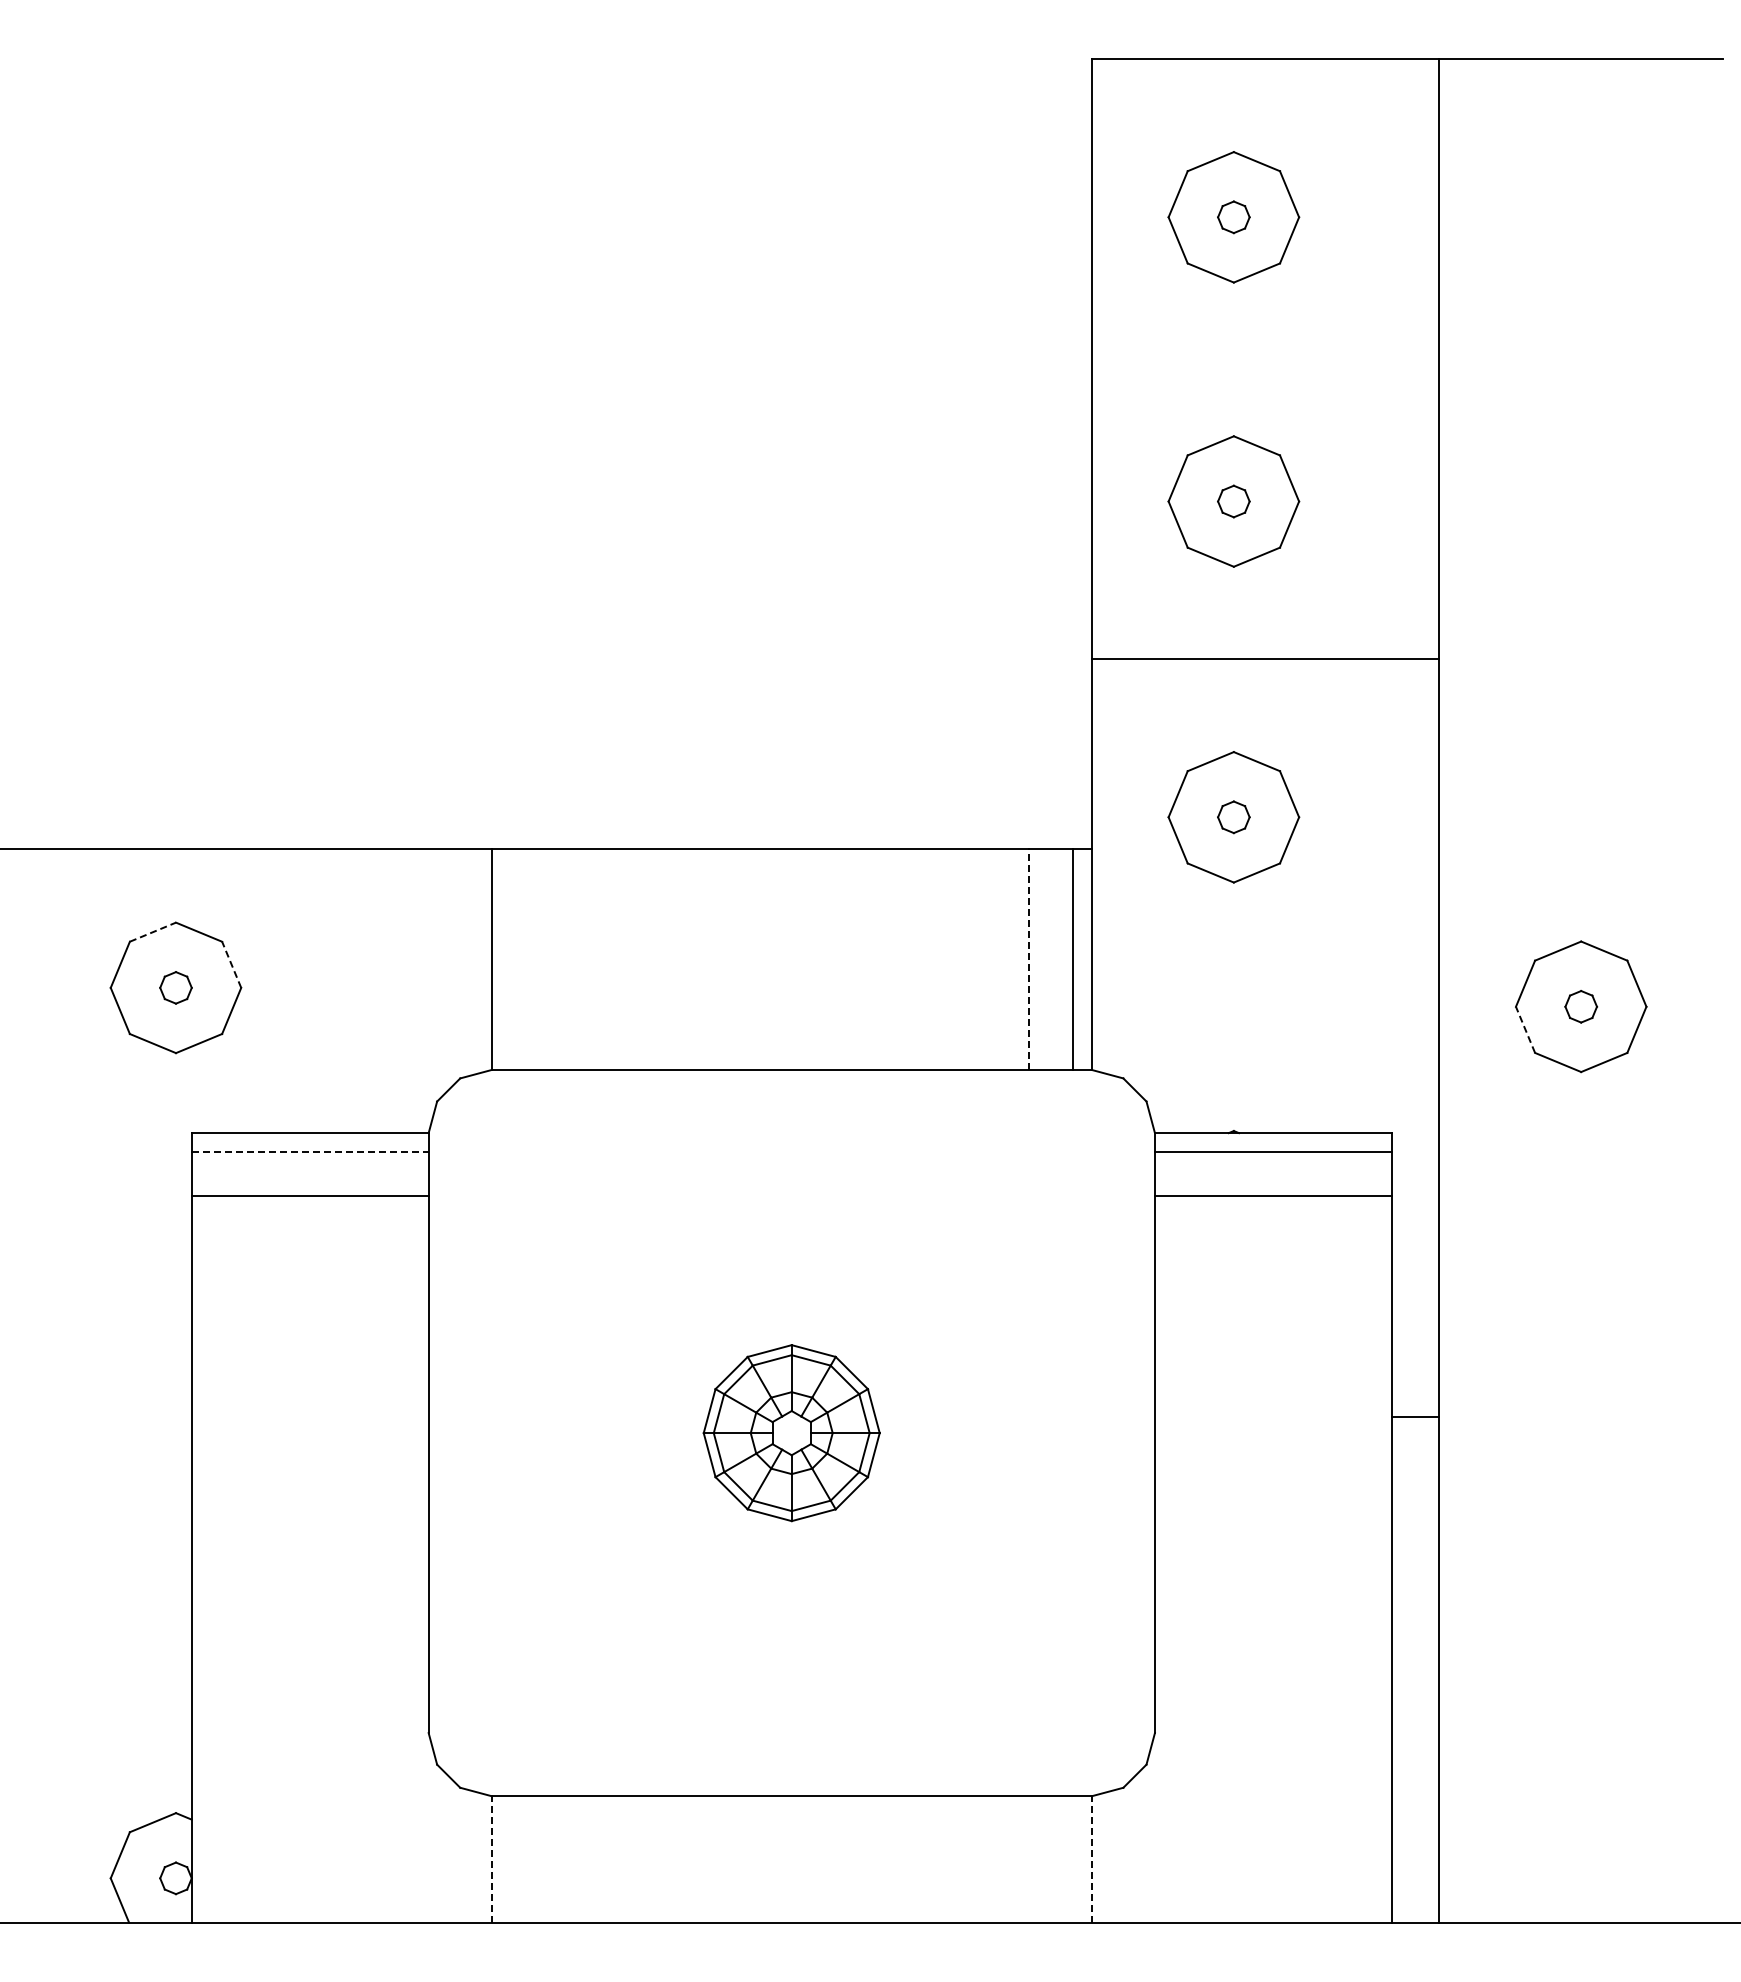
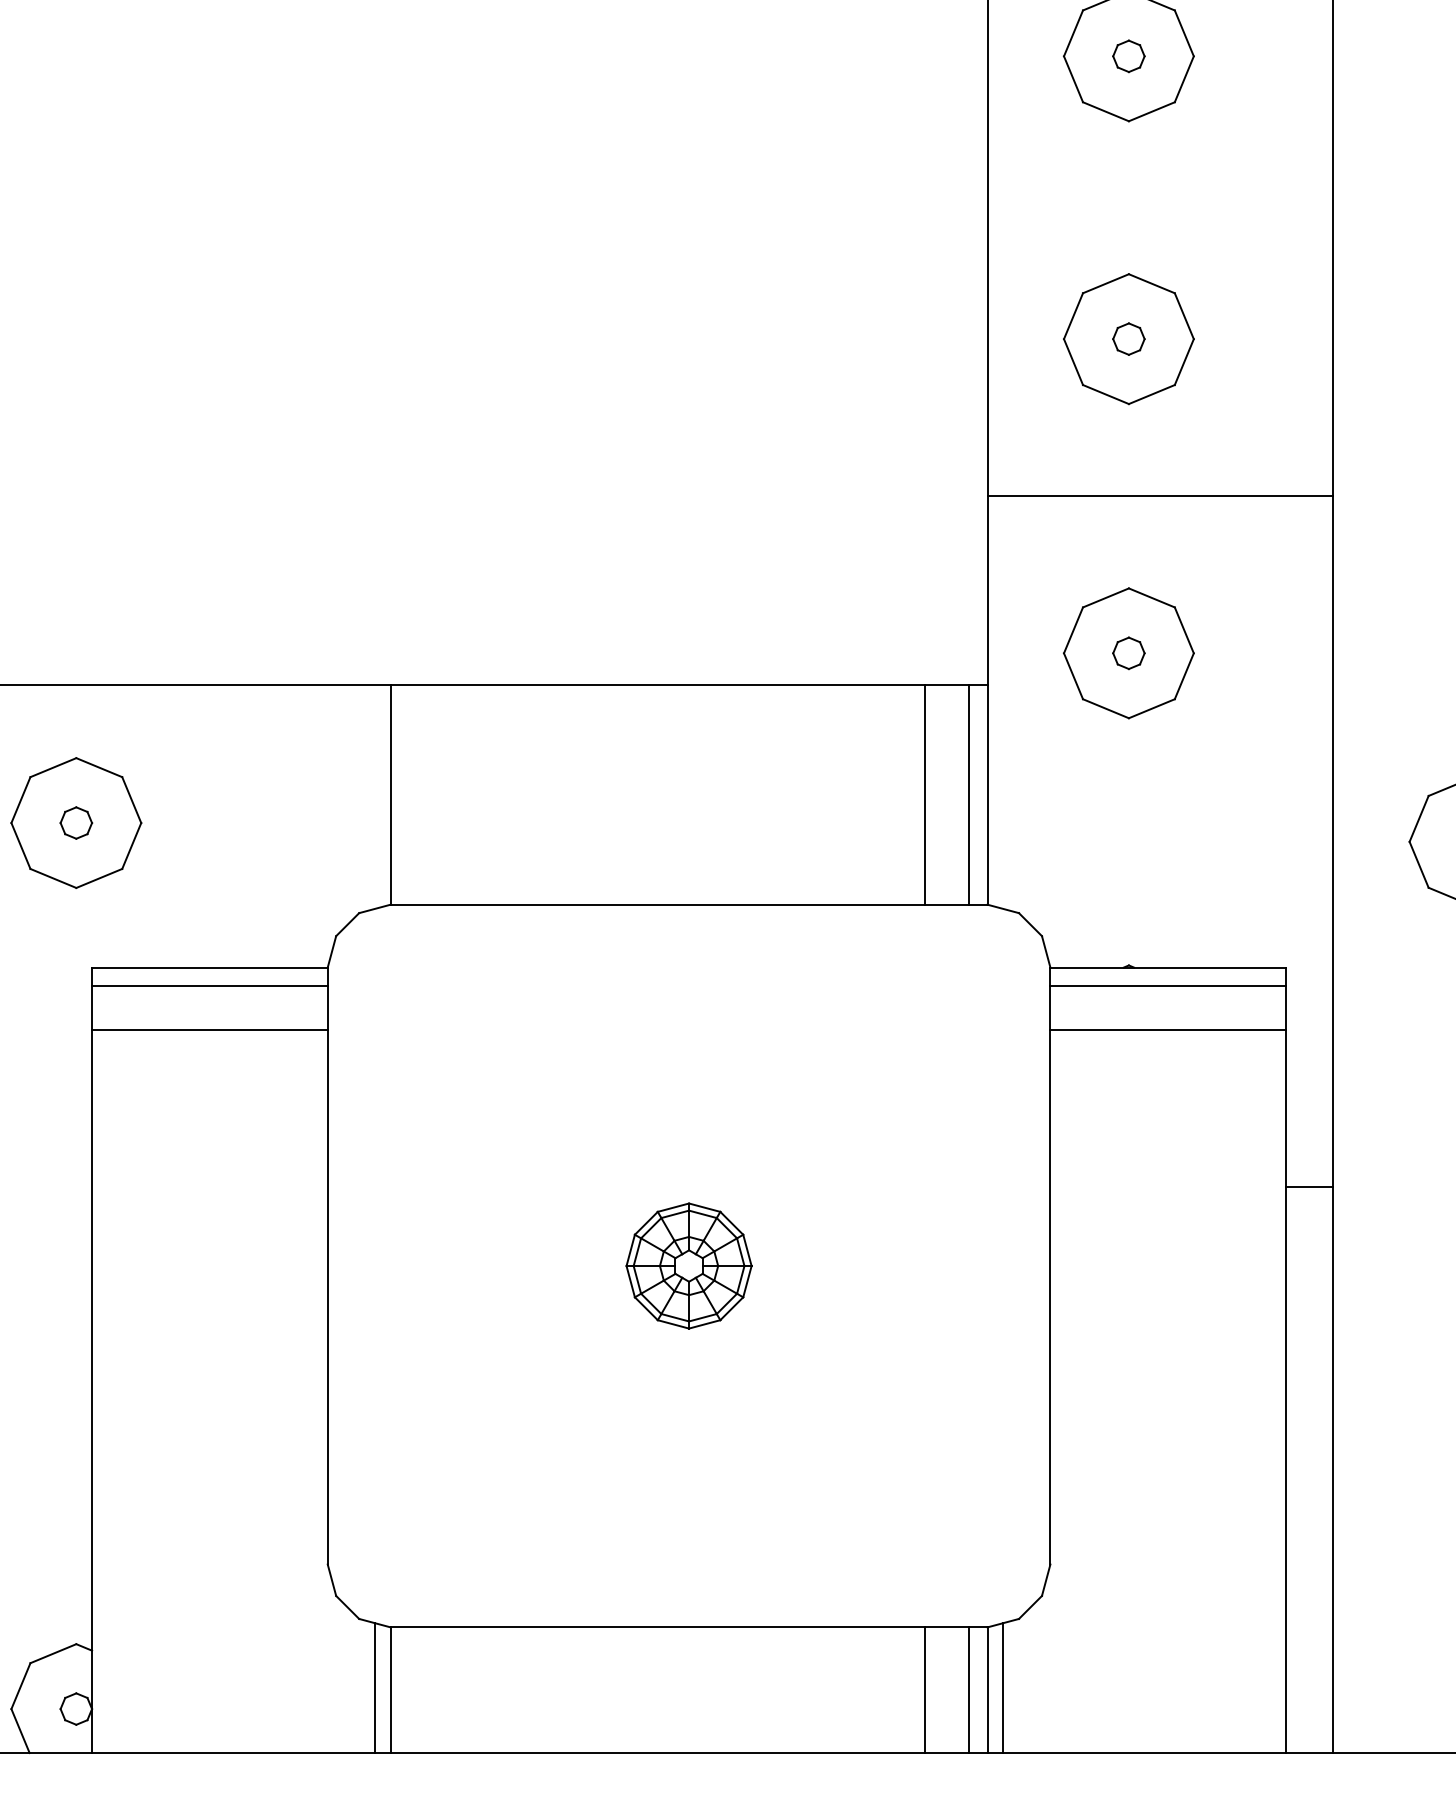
line: (152, 932) -> (52, 767), dashed -> solid
line: (1028, 959) -> (924, 794), dashed -> solid
line: (231, 964) -> (131, 799), dashed -> solid
line: (1525, 1029) -> (1419, 864), dashed -> solid
line: (310, 1151) -> (210, 985), dashed -> solid
line: (1415, 1417) -> (1309, 1187), moved
part: (791, 1432) -> (688, 1265), size x0.71
line: (476, 1857) -> (375, 1688), added
line: (1107, 1857) -> (1003, 1688), added
line: (491, 1858) -> (390, 1689), dashed -> solid
line: (1091, 1858) -> (987, 1689), dashed -> solid
line: (1028, 1859) -> (924, 1690), added
line: (1073, 1859) -> (969, 1690), added

